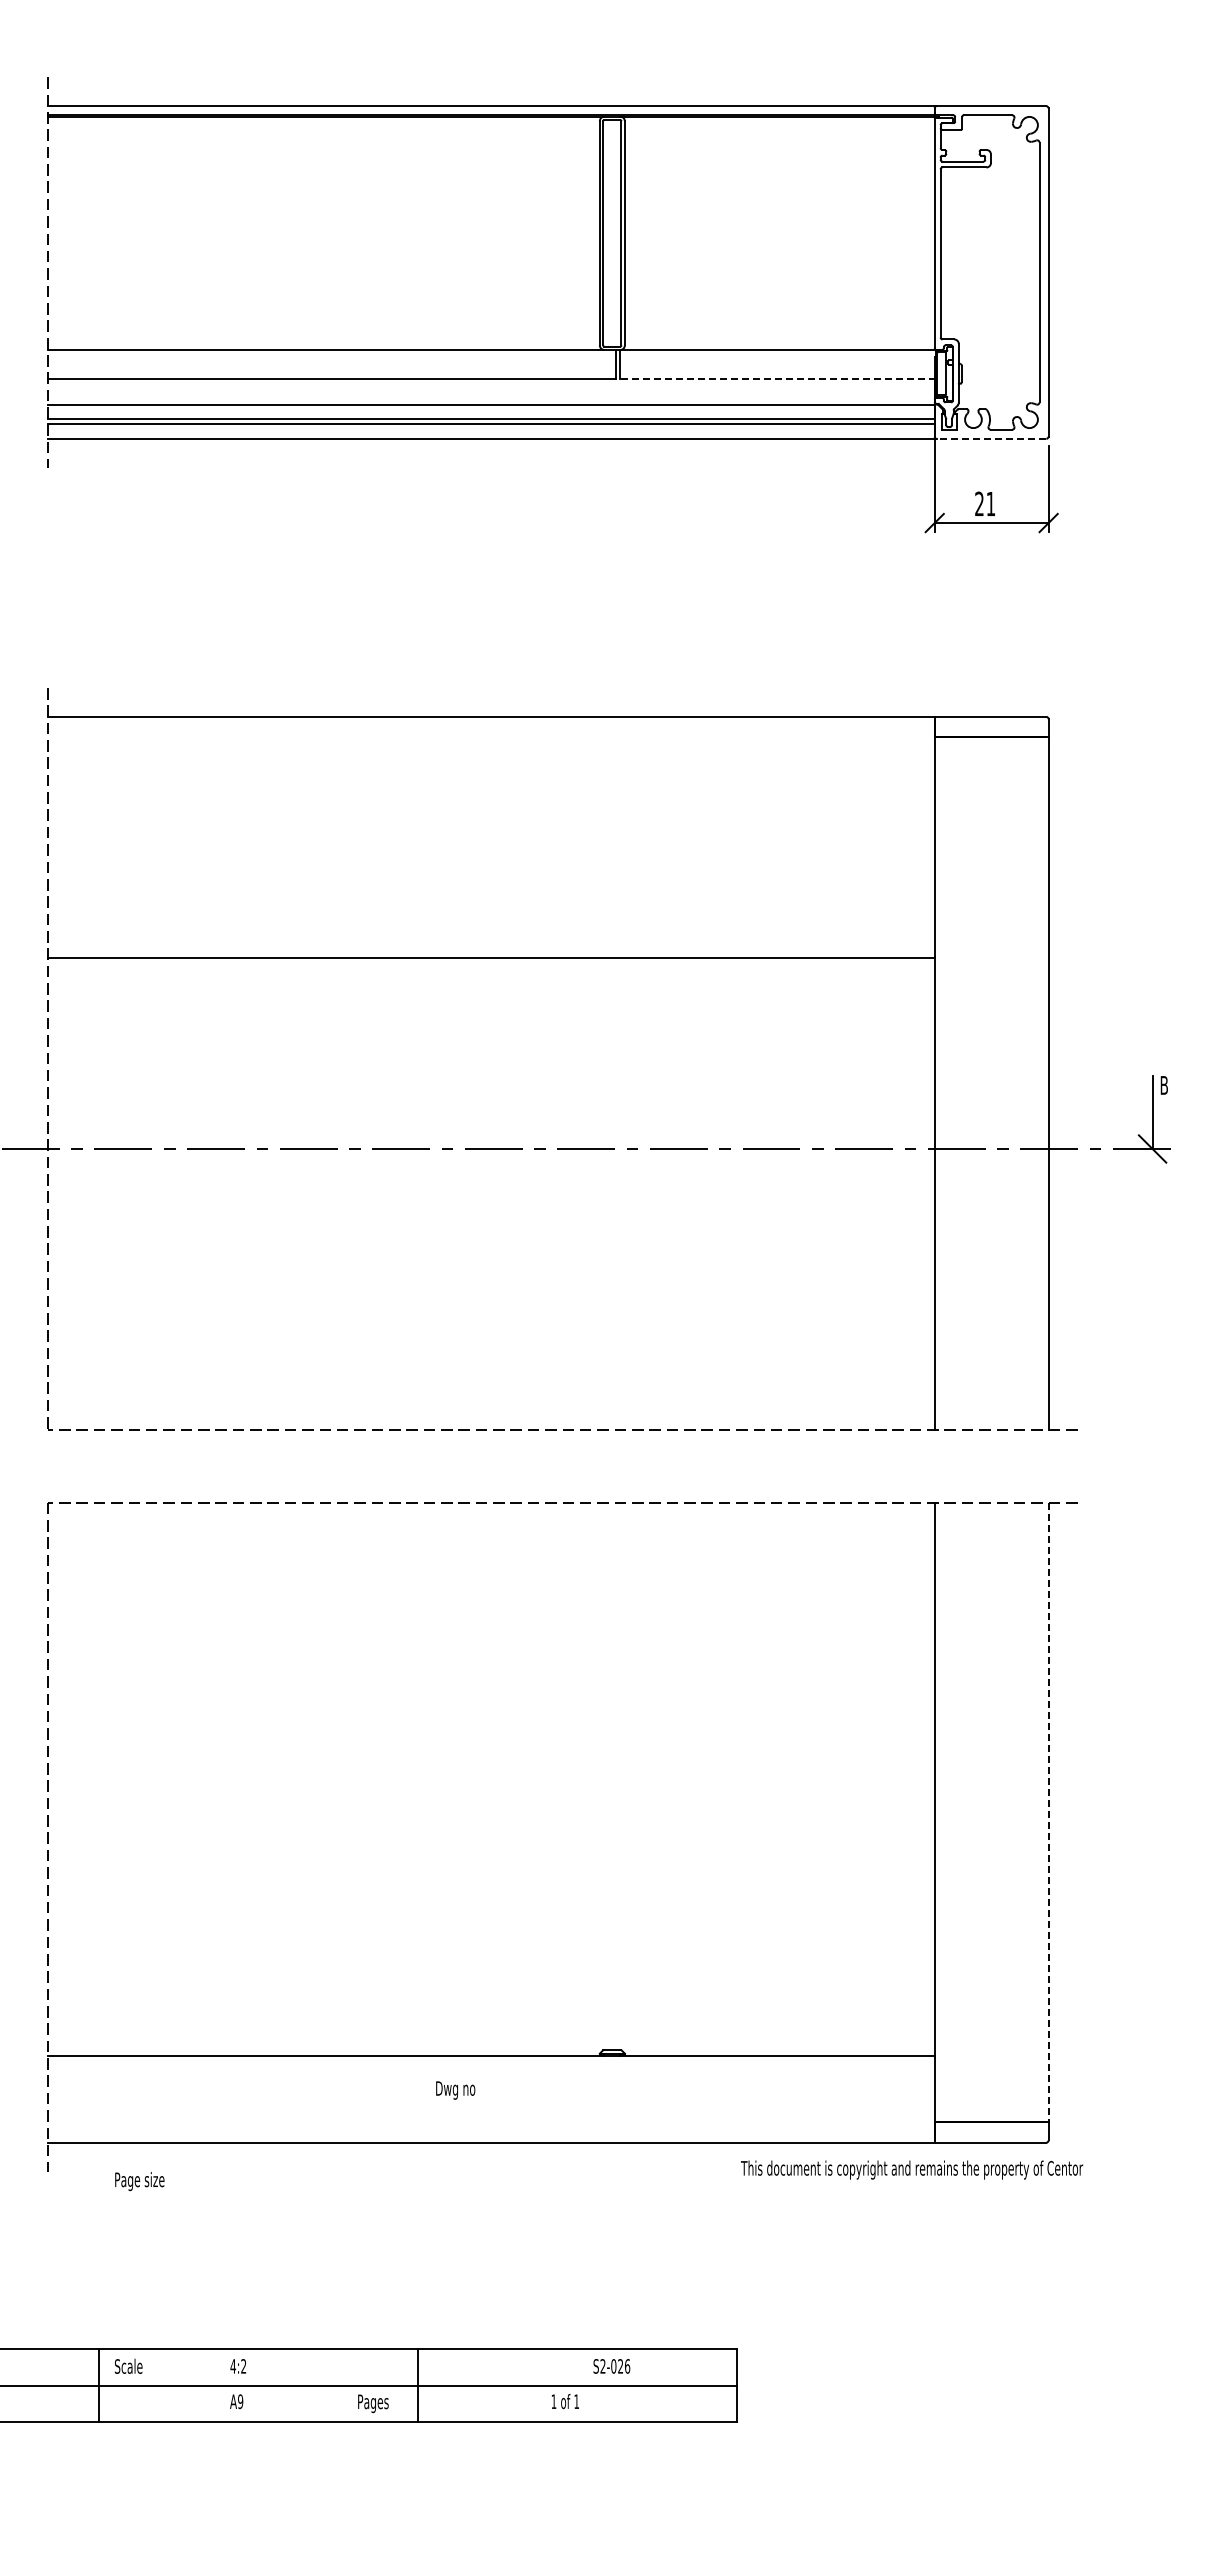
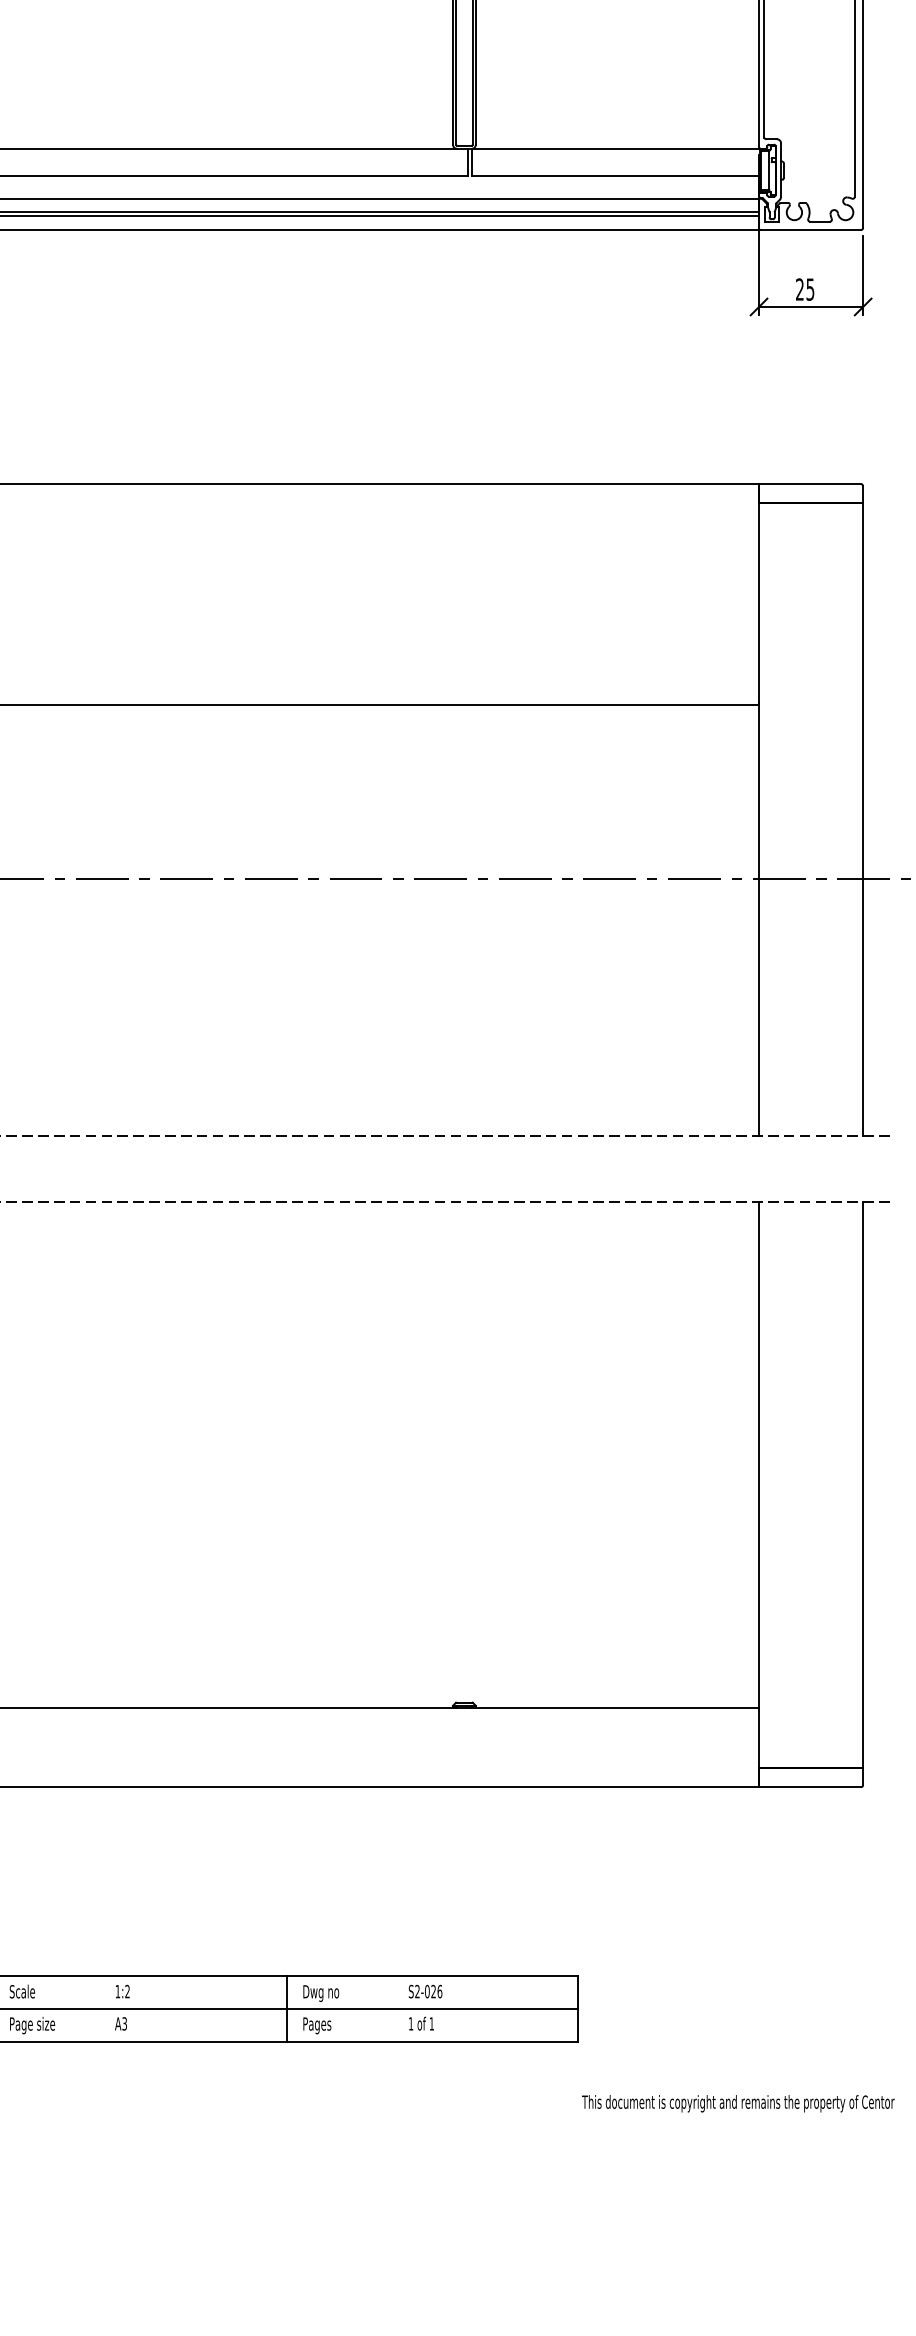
line: (778, 379) -> (616, 175), dashed -> solid
line: (991, 438) -> (810, 229), dashed -> solid
text: (990, 504) -> (810, 290), 21 -> 25
line: (1048, 1812) -> (863, 1485), dashed -> solid
text: (455, 2090) -> (321, 1993), moved
text: (912, 2169) -> (738, 2103), moved
text: (139, 2181) -> (32, 2025), moved
text: (233, 2366) -> (118, 1991), 4:2 -> 1:2
text: (611, 2366) -> (425, 1991), moved
text: (240, 2401) -> (124, 2023), A9 -> A3
text: (373, 2403) -> (317, 2025), moved

